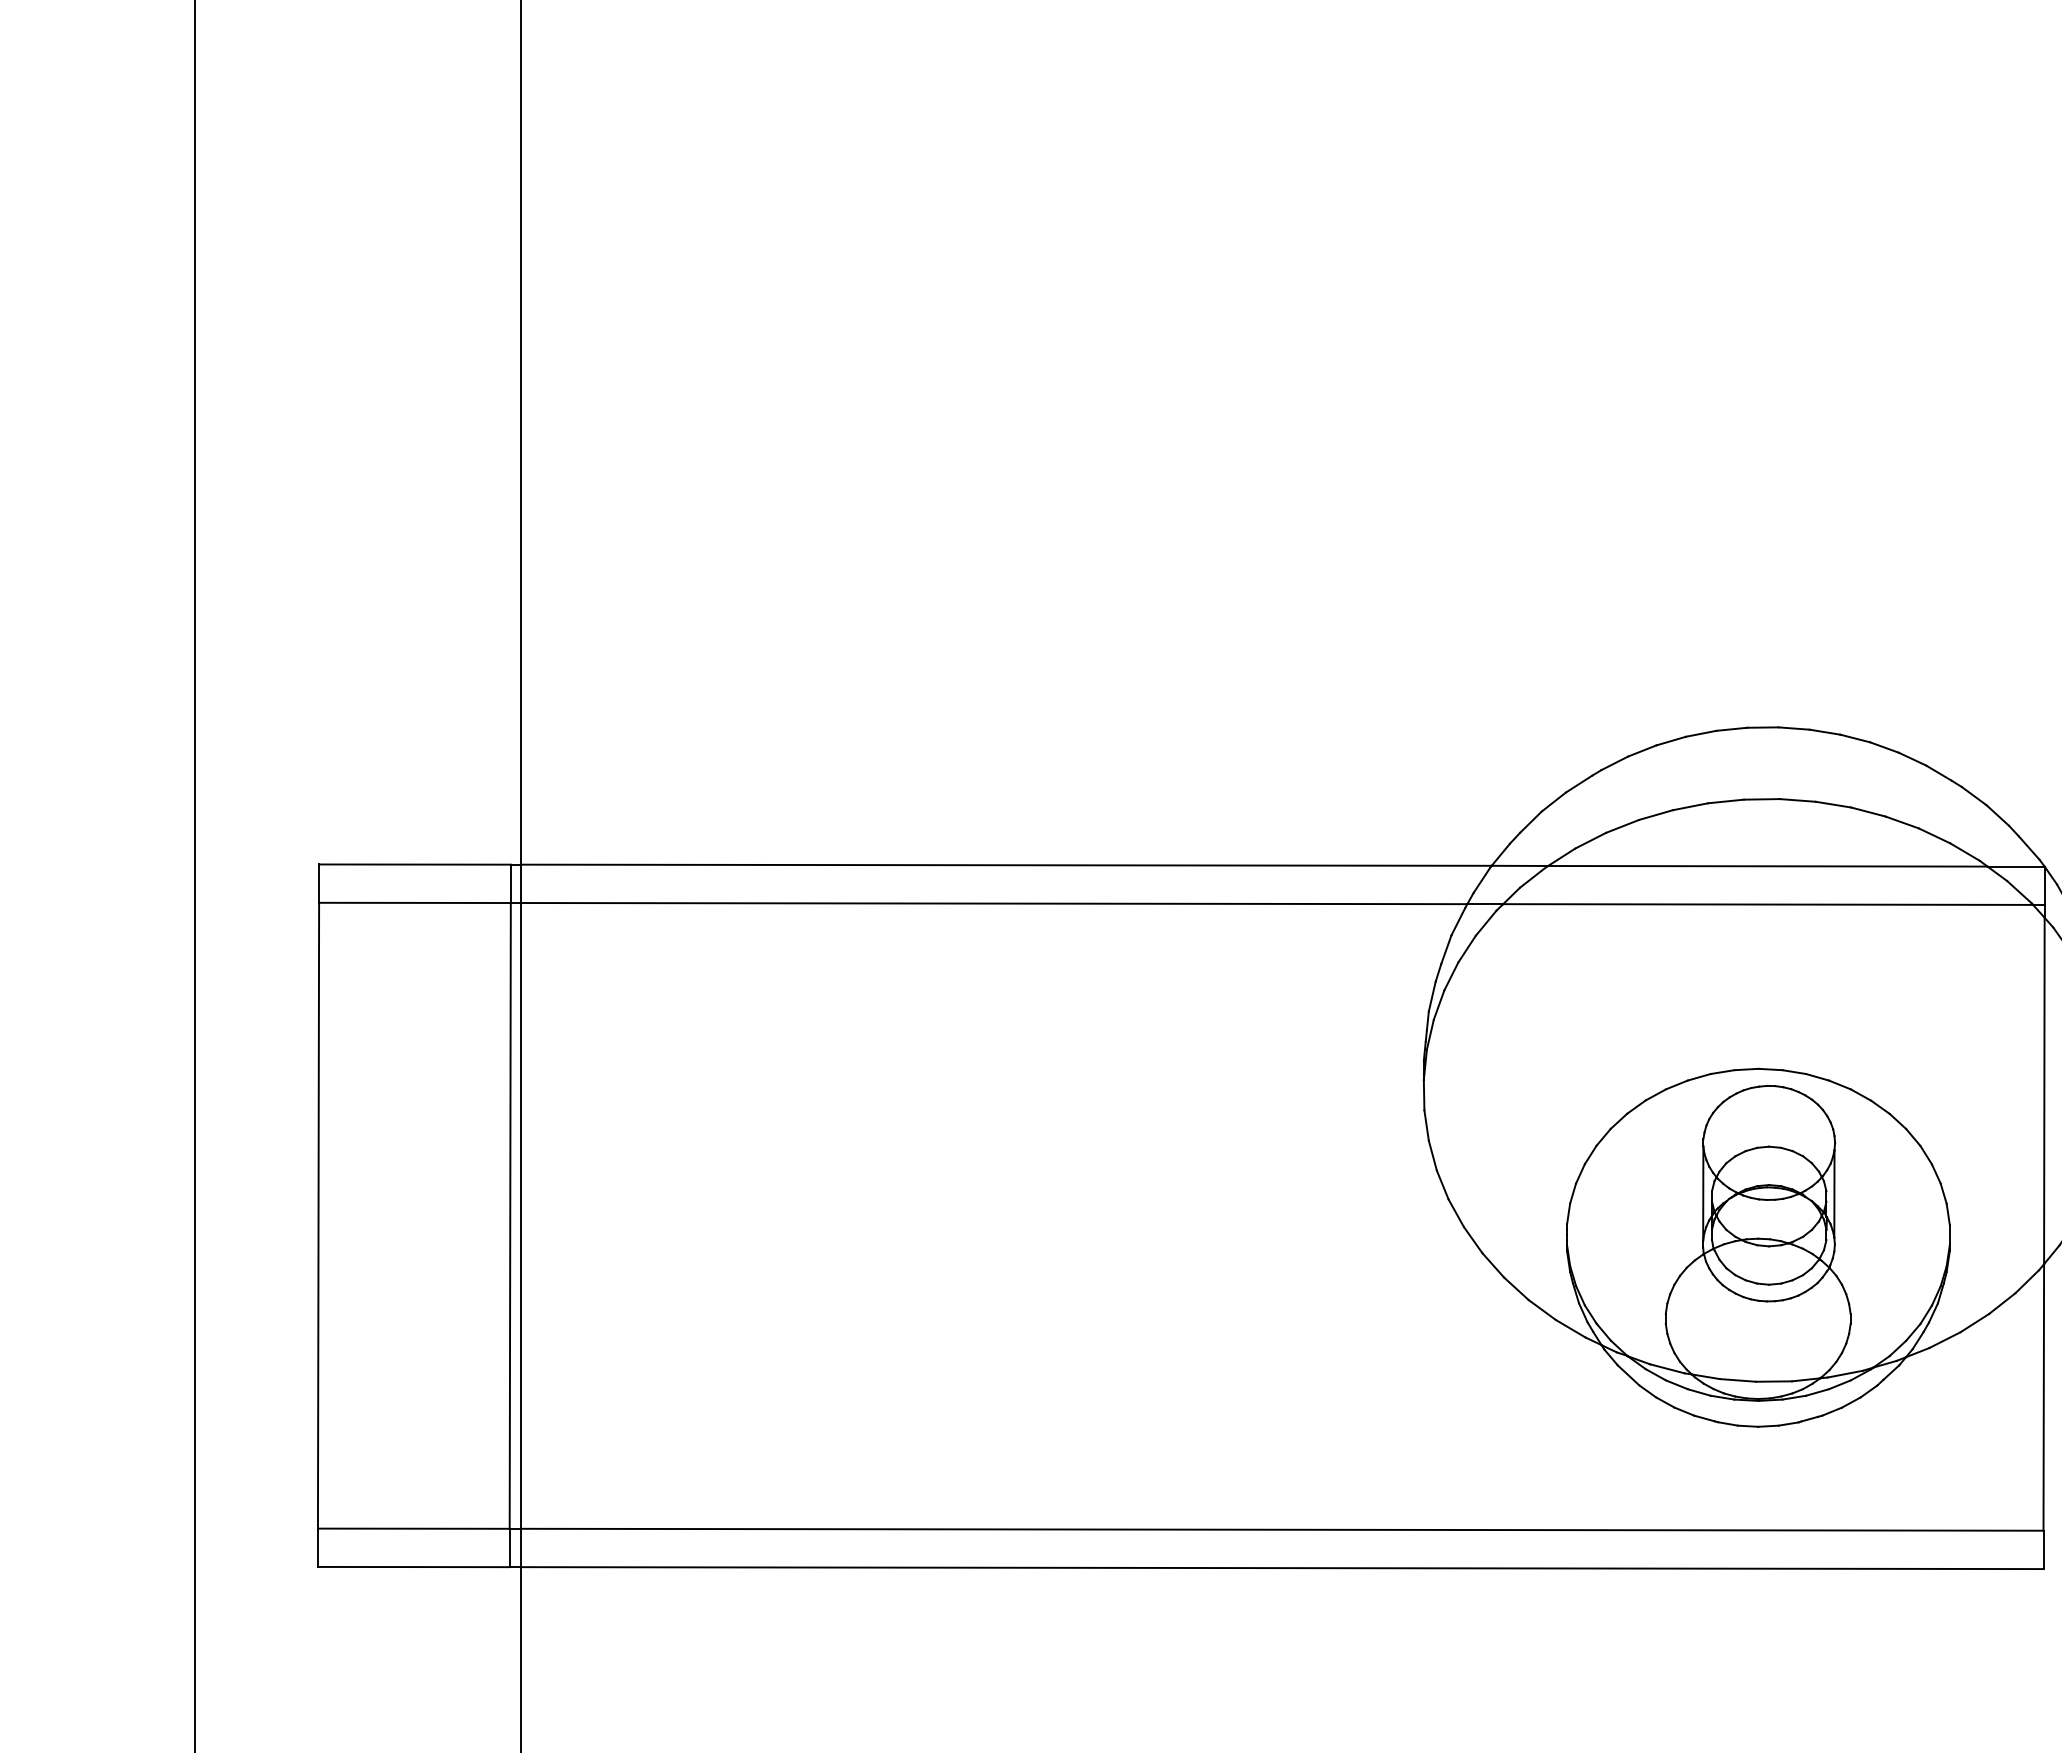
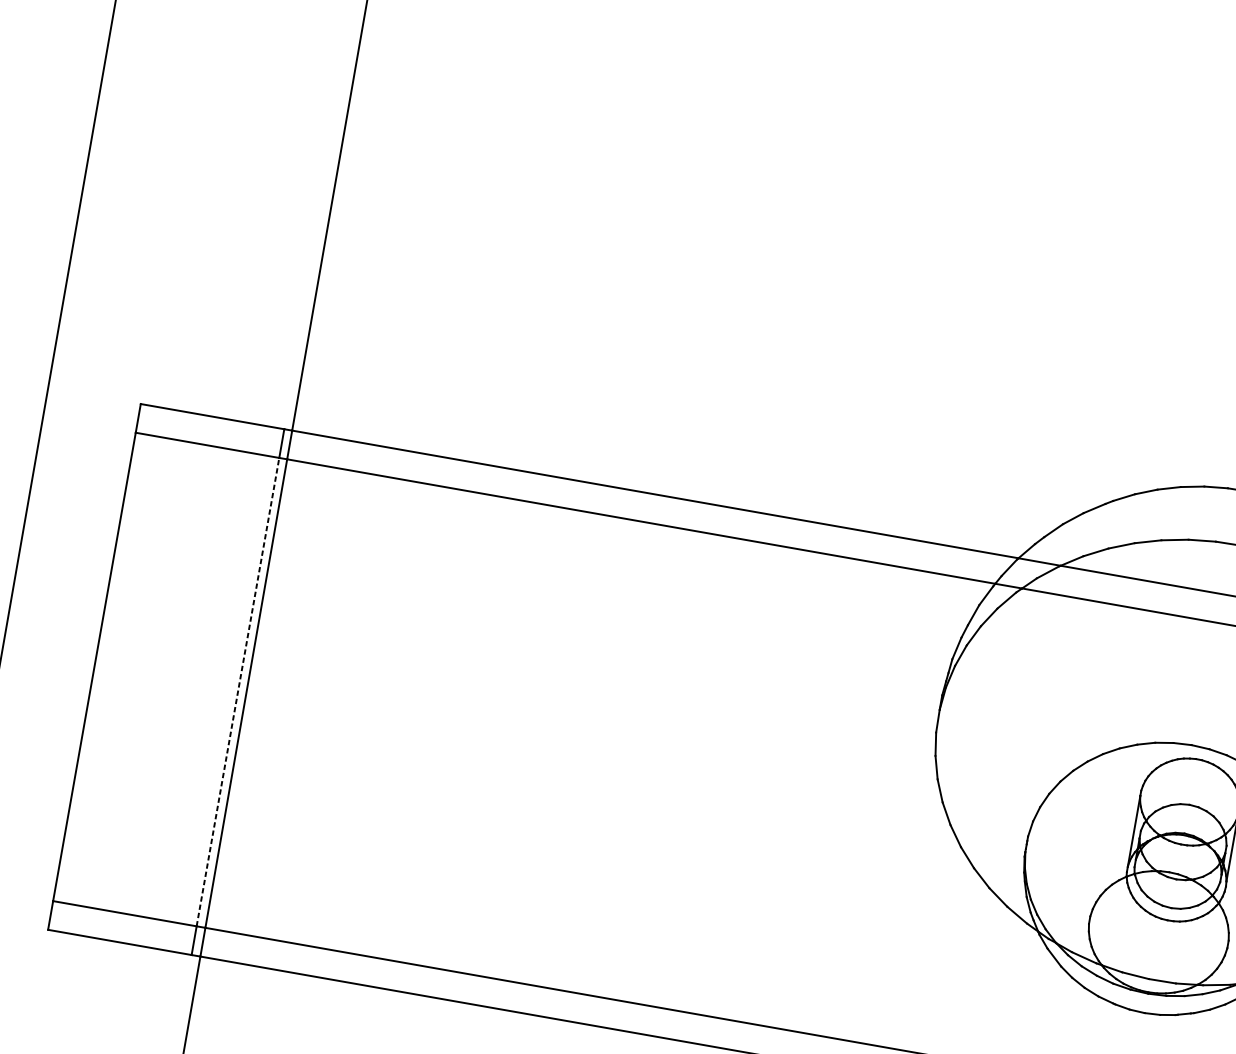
line: (510, 1215) -> (238, 691), solid -> dashed

